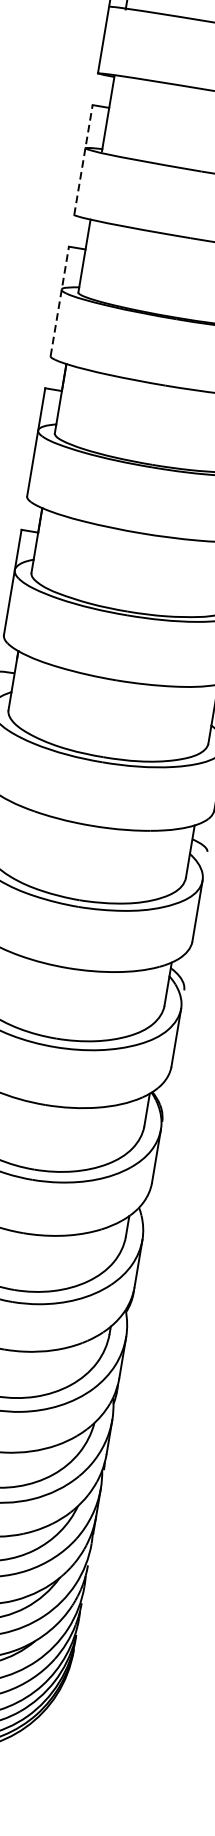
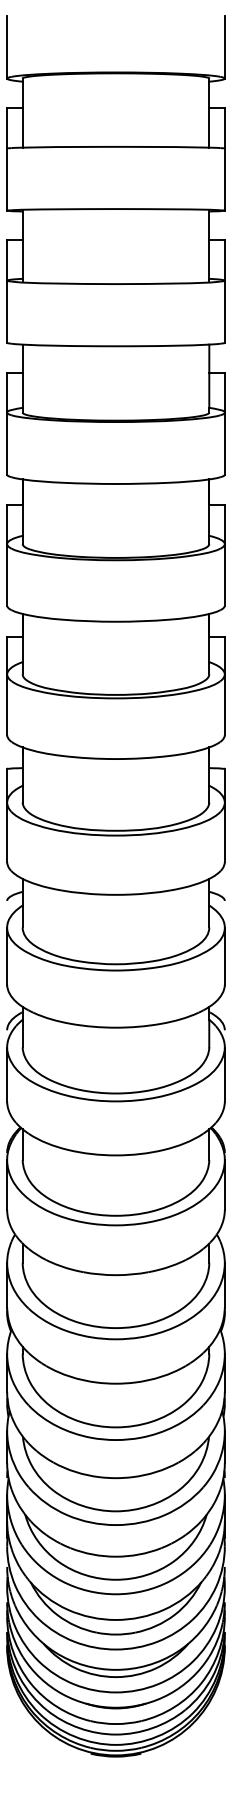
line: (83, 159) -> (7, 291), dashed -> solid
line: (60, 301) -> (7, 423), dashed -> solid

